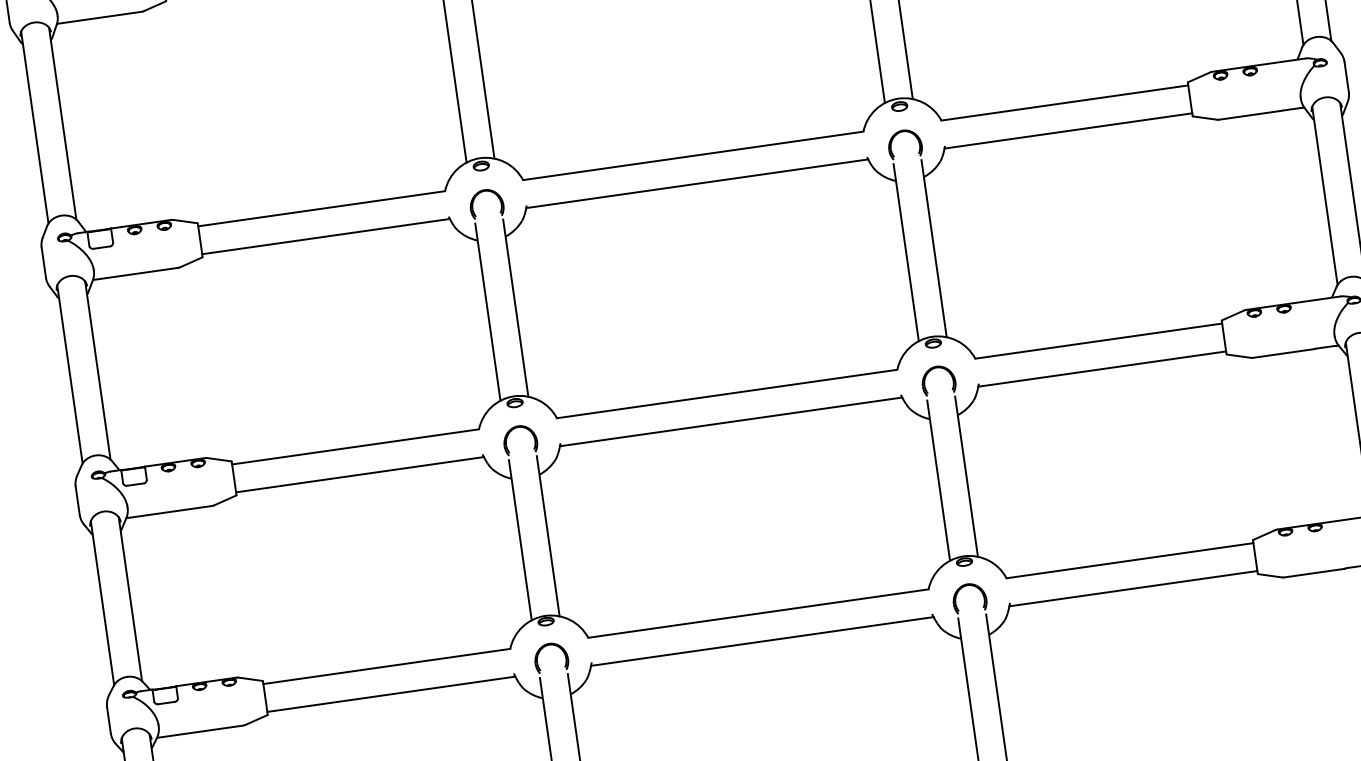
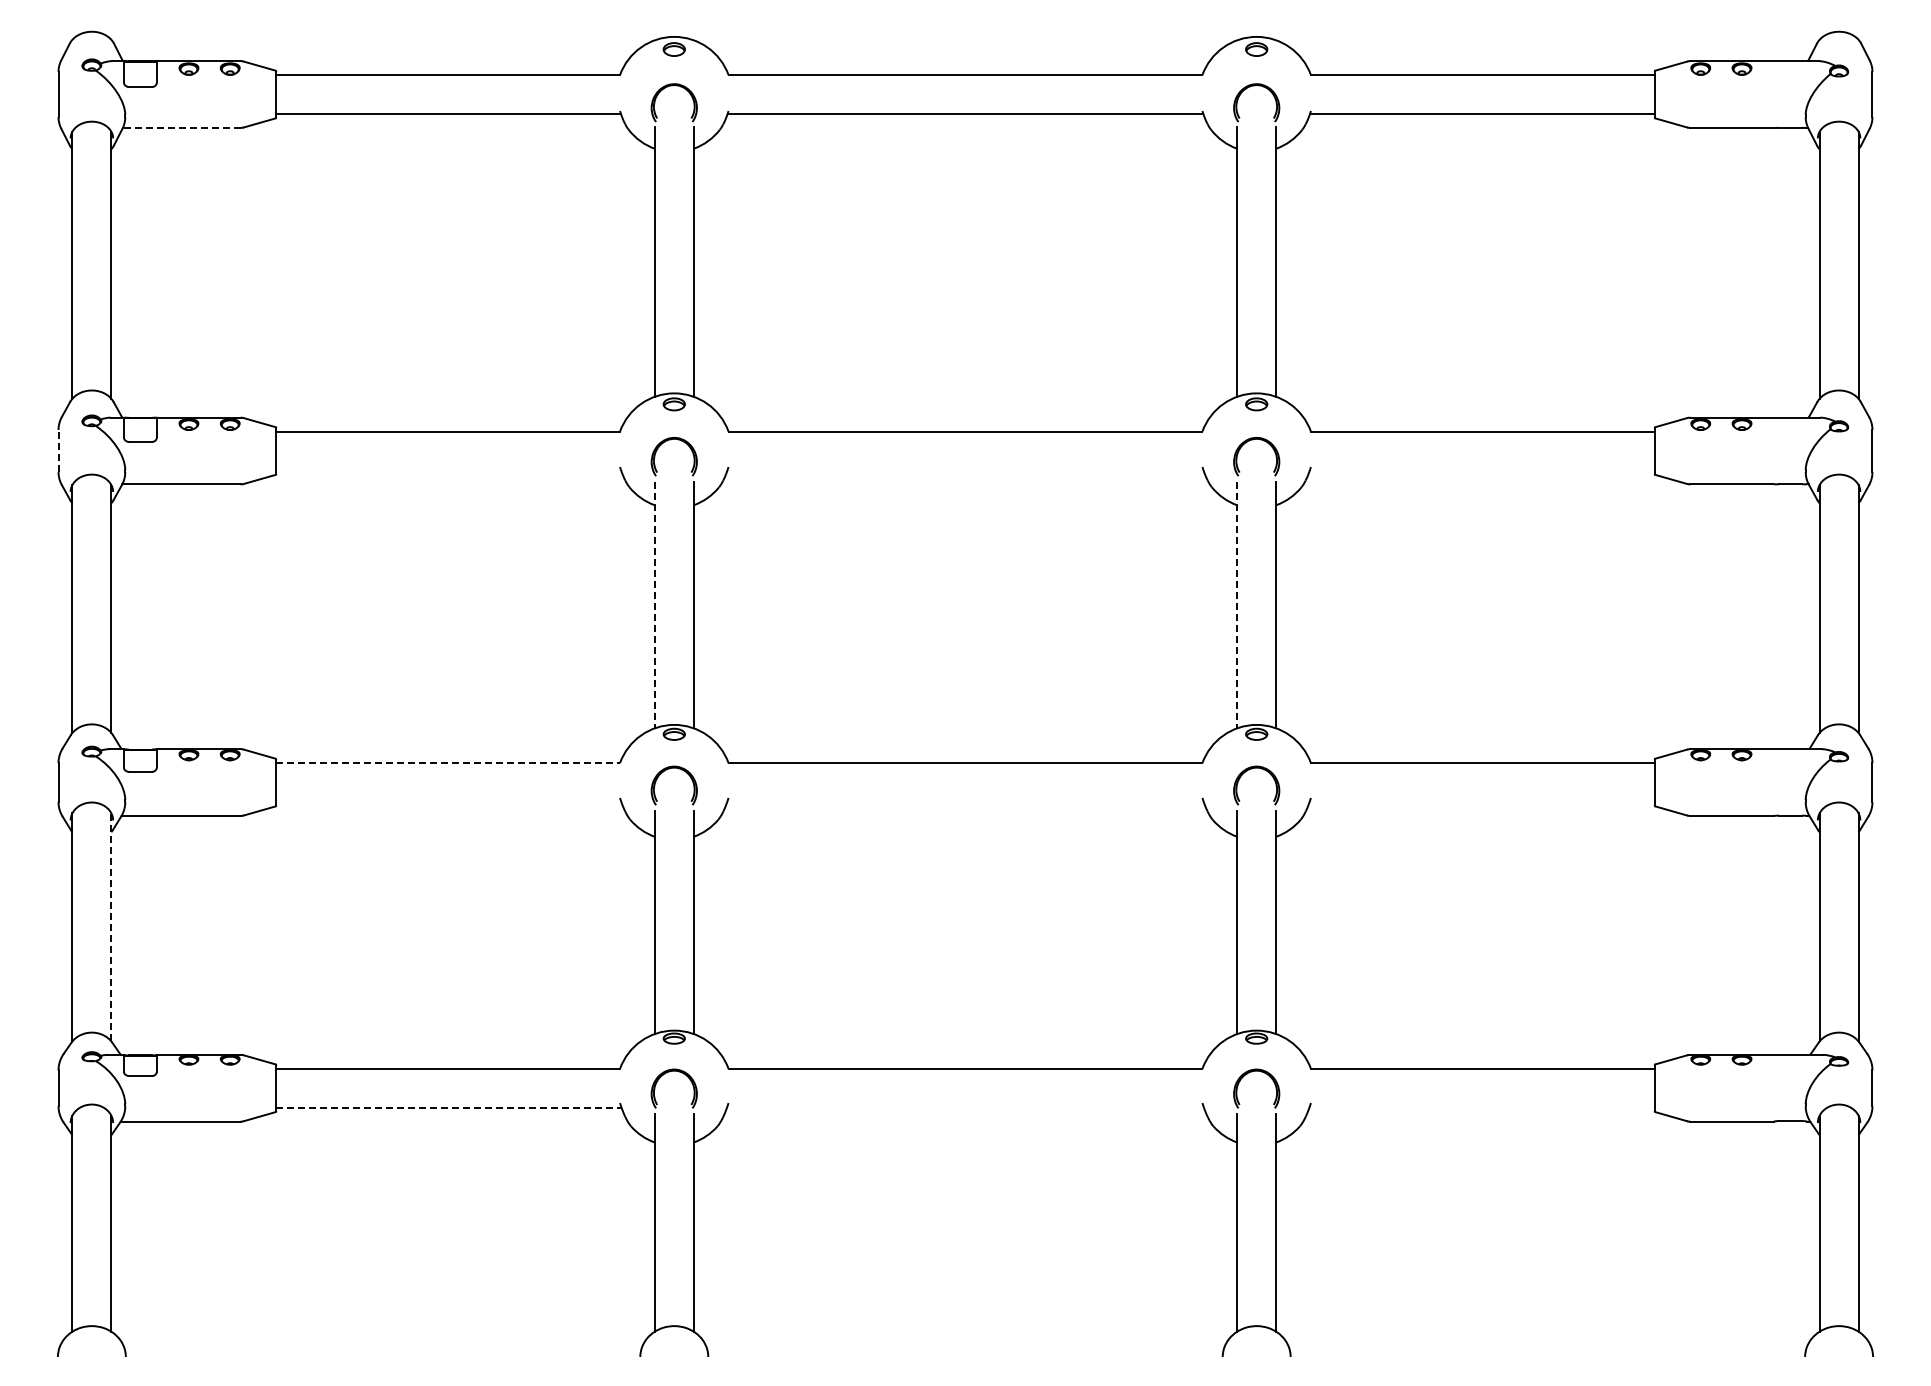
line: (99, 17) -> (181, 127), solid -> dashed
line: (1067, 131) -> (1481, 470), removed
line: (697, 183) -> (965, 470), removed
line: (325, 236) -> (448, 470), removed
line: (906, 252) -> (1237, 605), solid -> dashed
line: (43, 262) -> (58, 450), solid -> dashed
line: (487, 312) -> (654, 605), solid -> dashed
line: (1101, 368) -> (1481, 801), removed
line: (731, 421) -> (965, 801), removed
line: (355, 447) -> (448, 763), solid -> dashed
line: (359, 474) -> (448, 801), removed
line: (1132, 588) -> (1481, 1107), removed
line: (130, 598) -> (111, 926), solid -> dashed
line: (762, 641) -> (965, 1107), removed
line: (391, 694) -> (448, 1107), solid -> dashed

